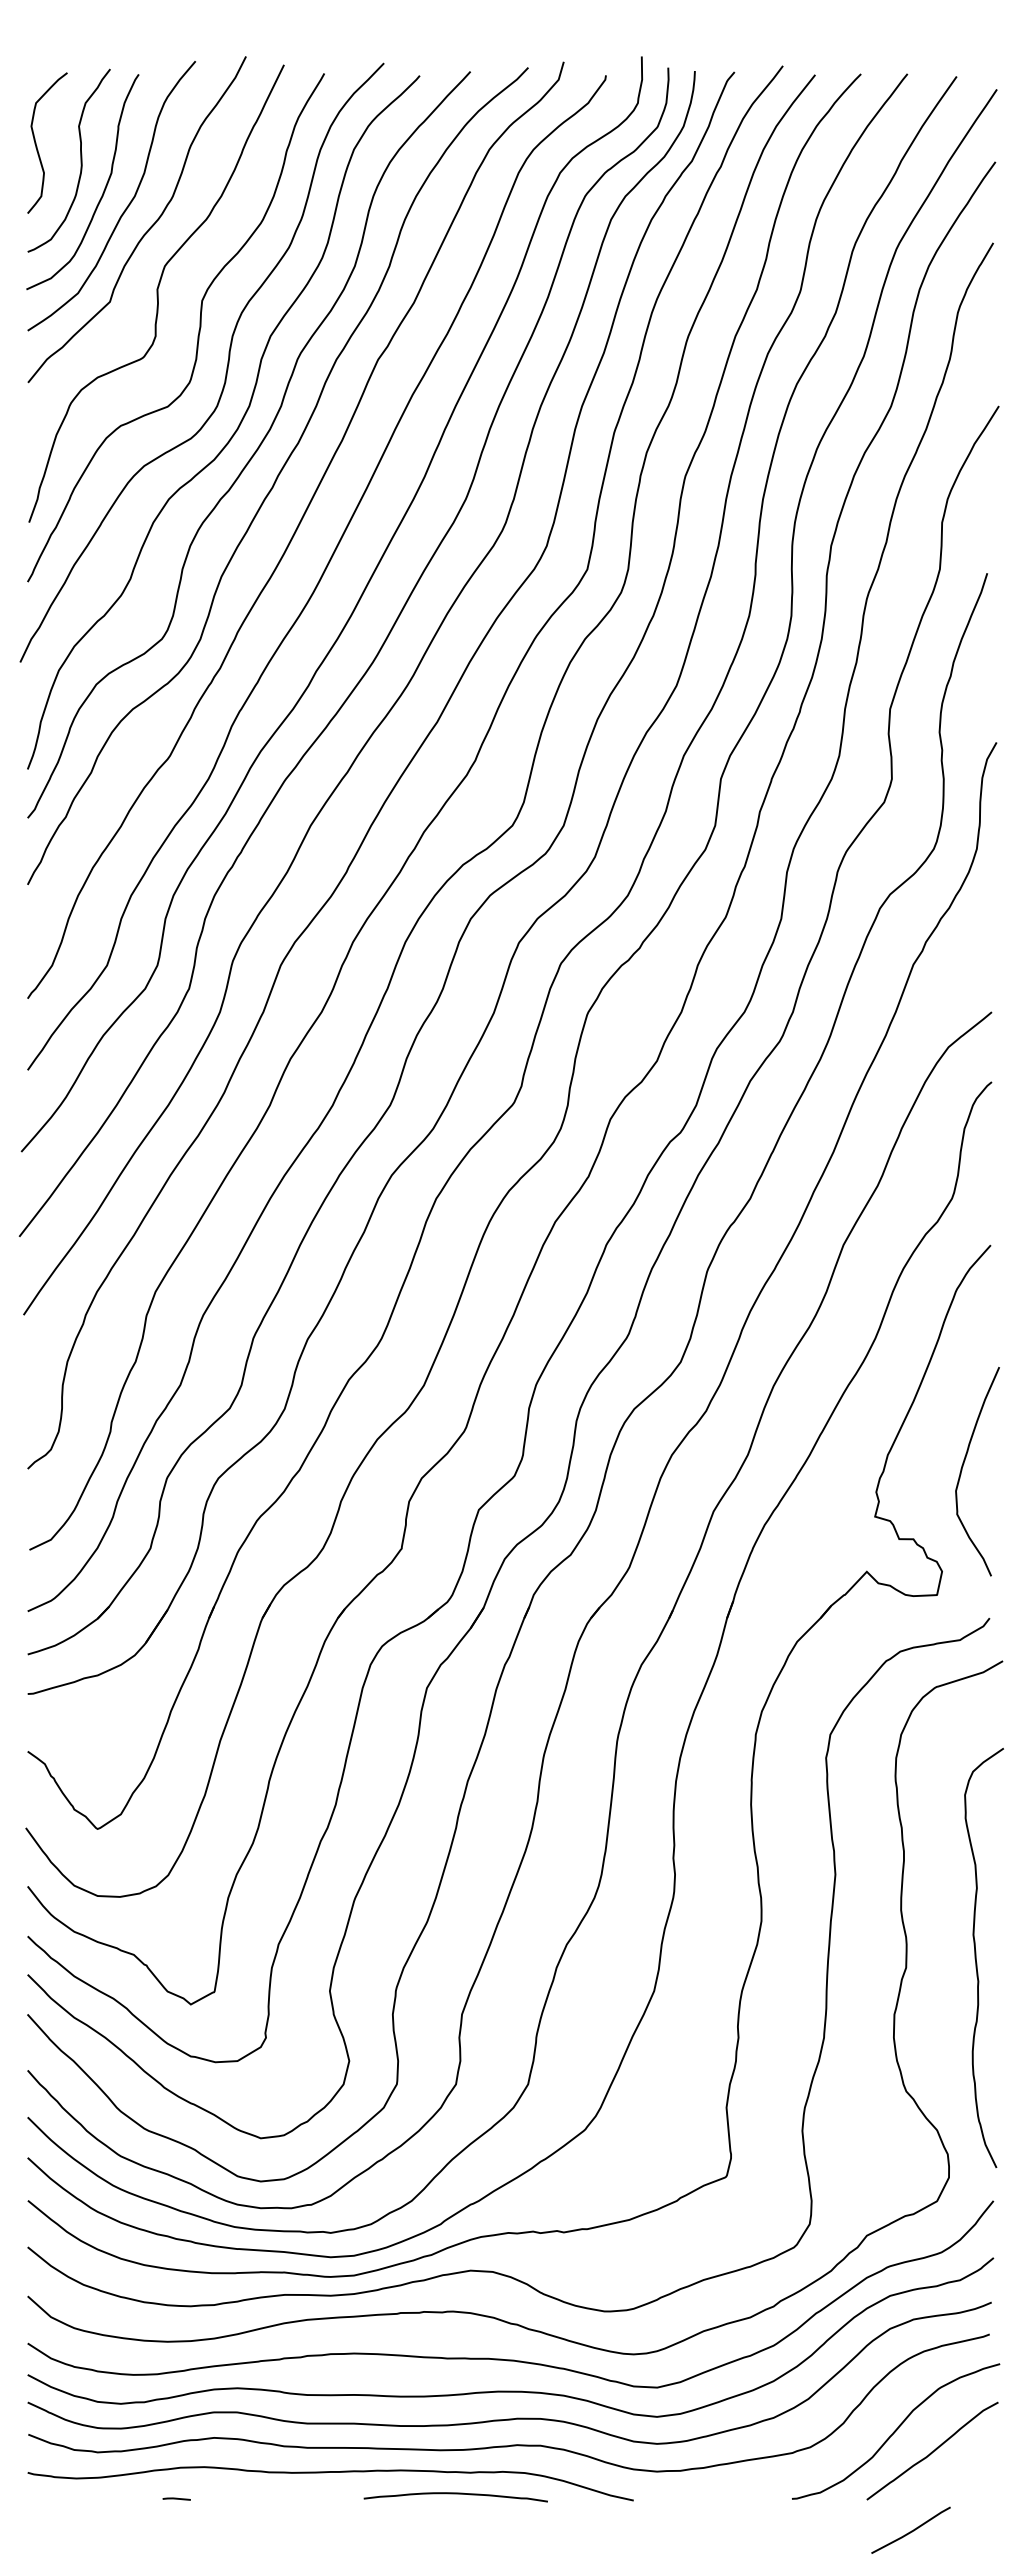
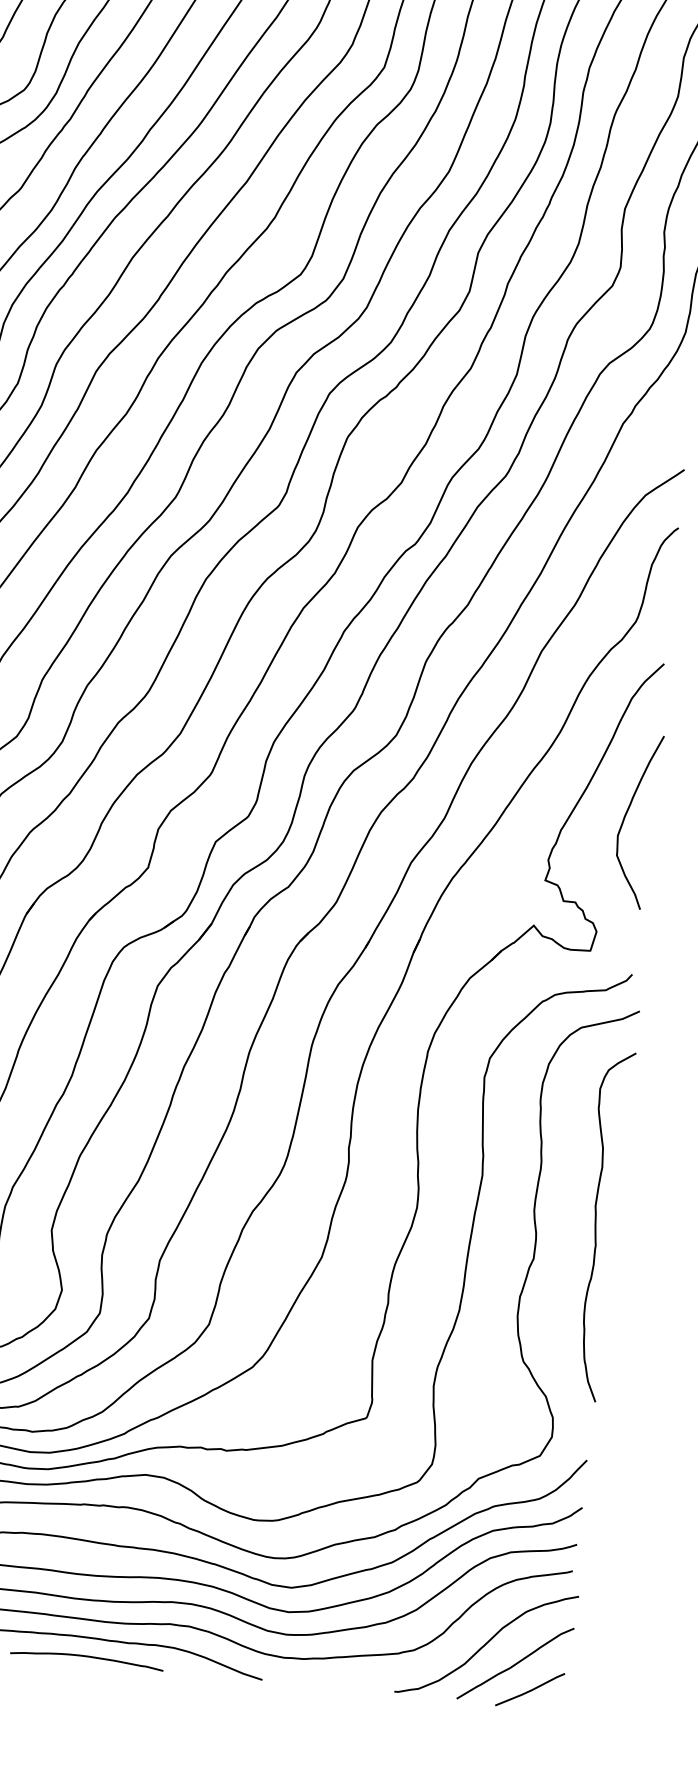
curve: (963, 1466) -> (626, 815), moved
curve: (976, 1957) -> (596, 1225), moved
curve: (455, 2494) -> (86, 1657), moved
line: (911, 2530) -> (530, 1689), moved

